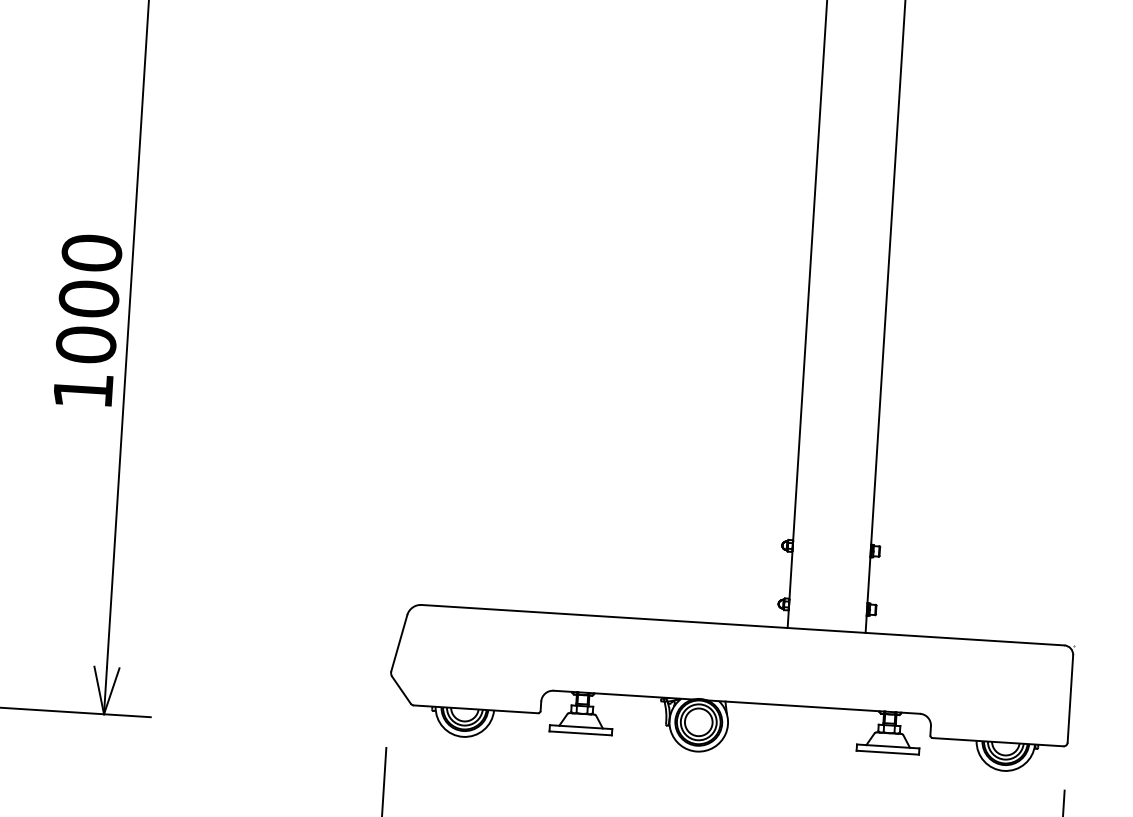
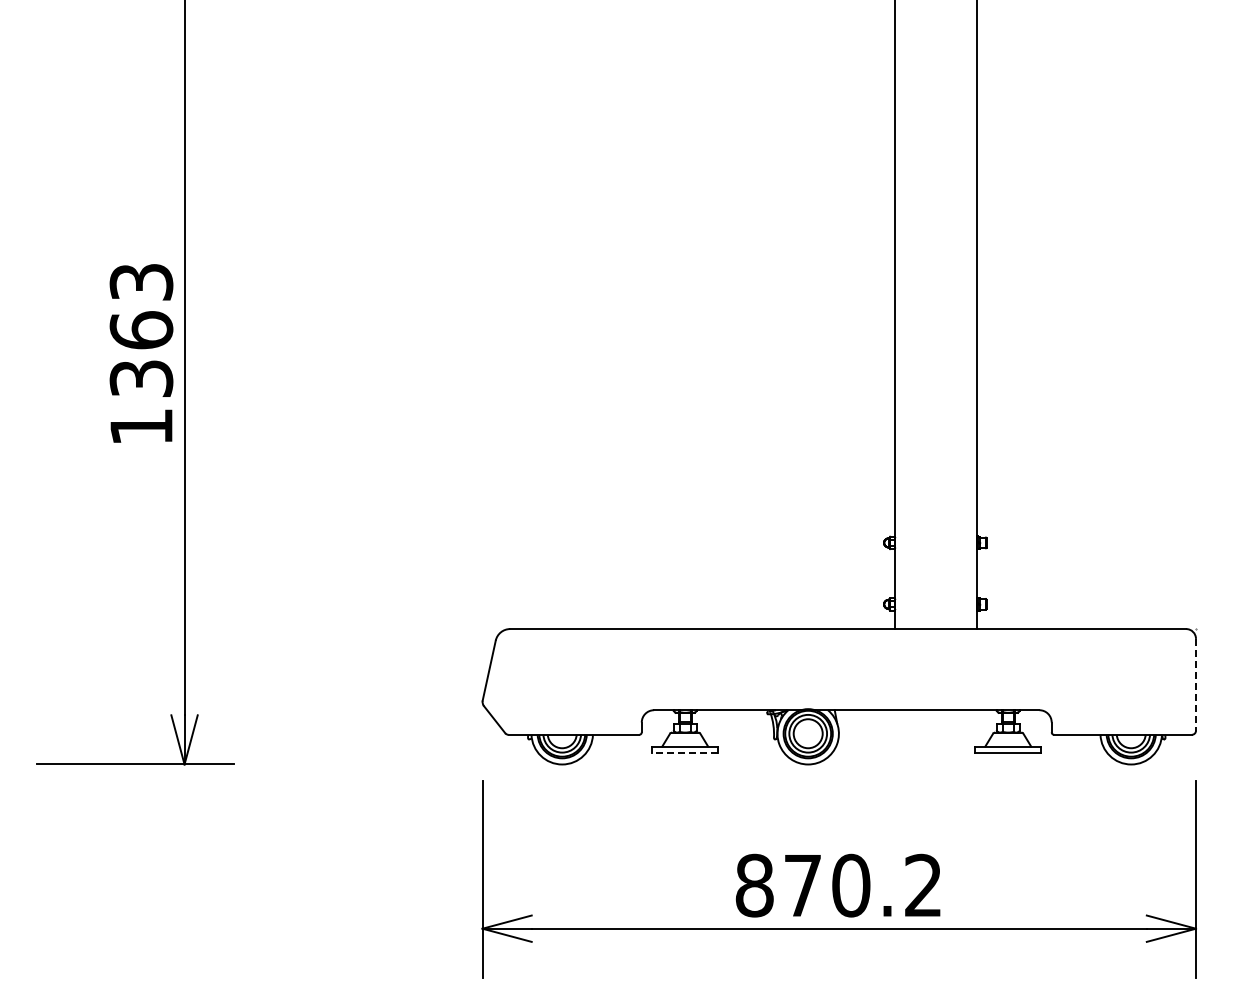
text: (89, 299) -> (141, 330), 1000 -> 1363
line: (1070, 698) -> (1196, 684), solid -> dashed
line: (580, 733) -> (685, 753), solid -> dashed

